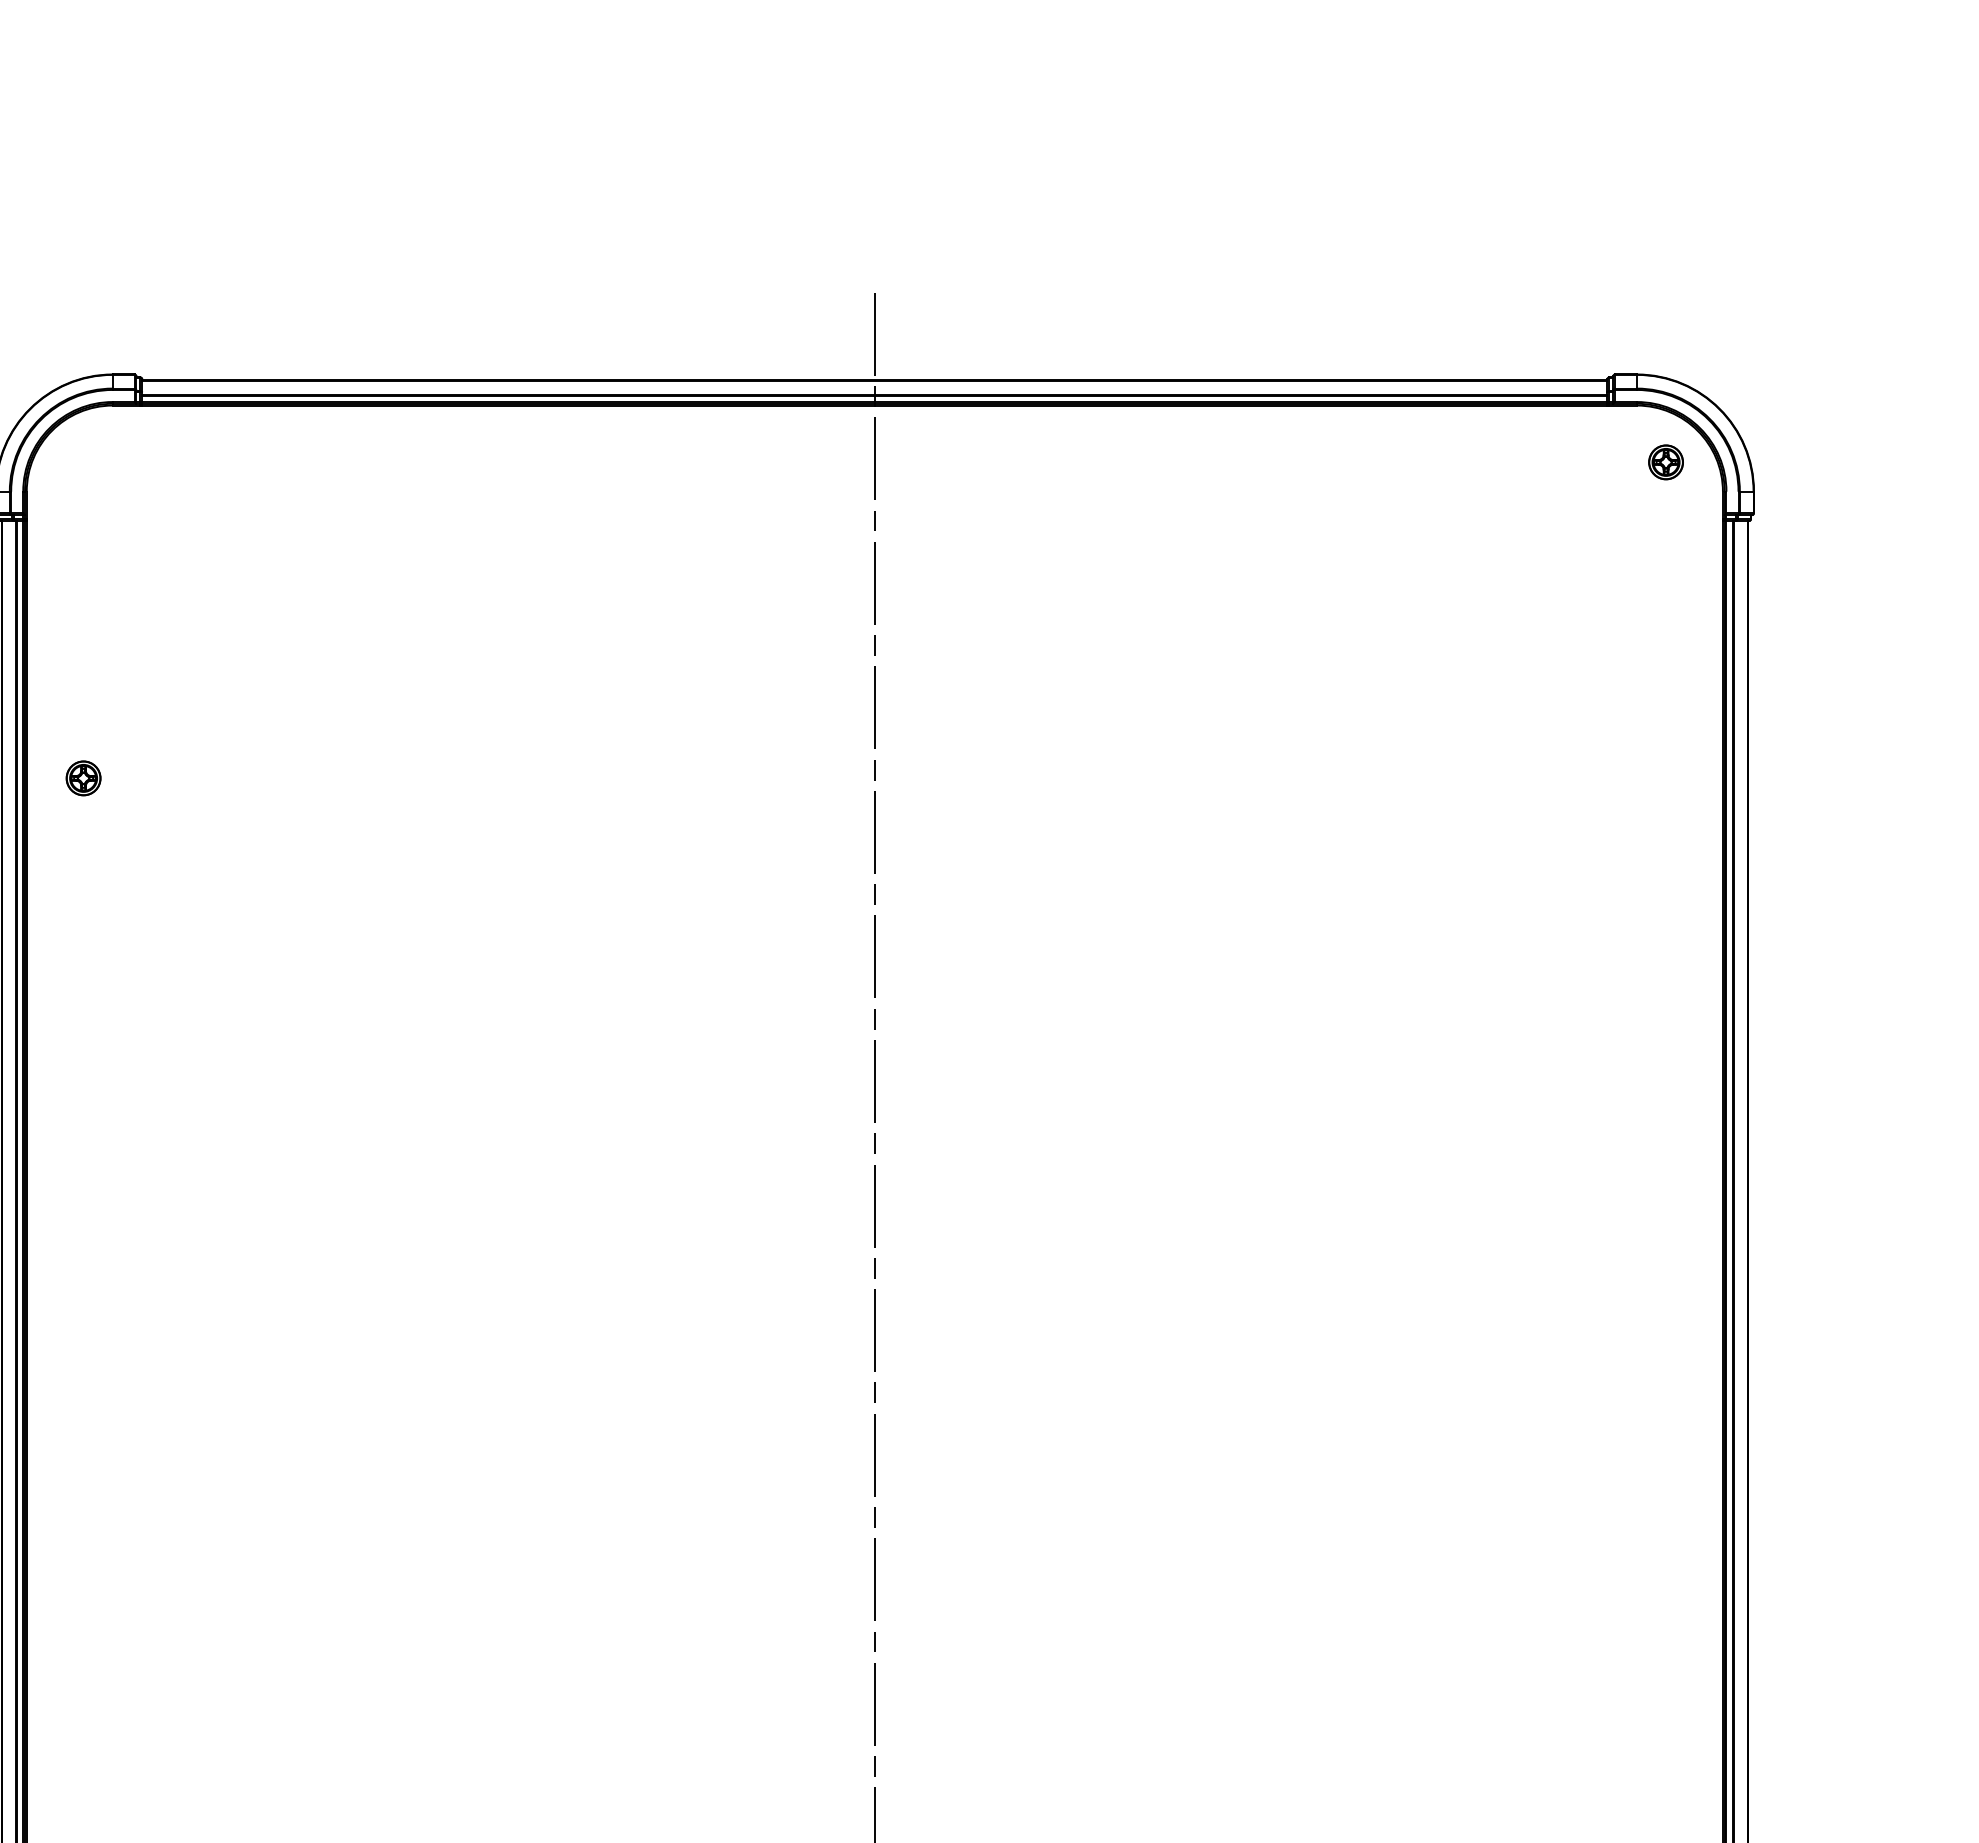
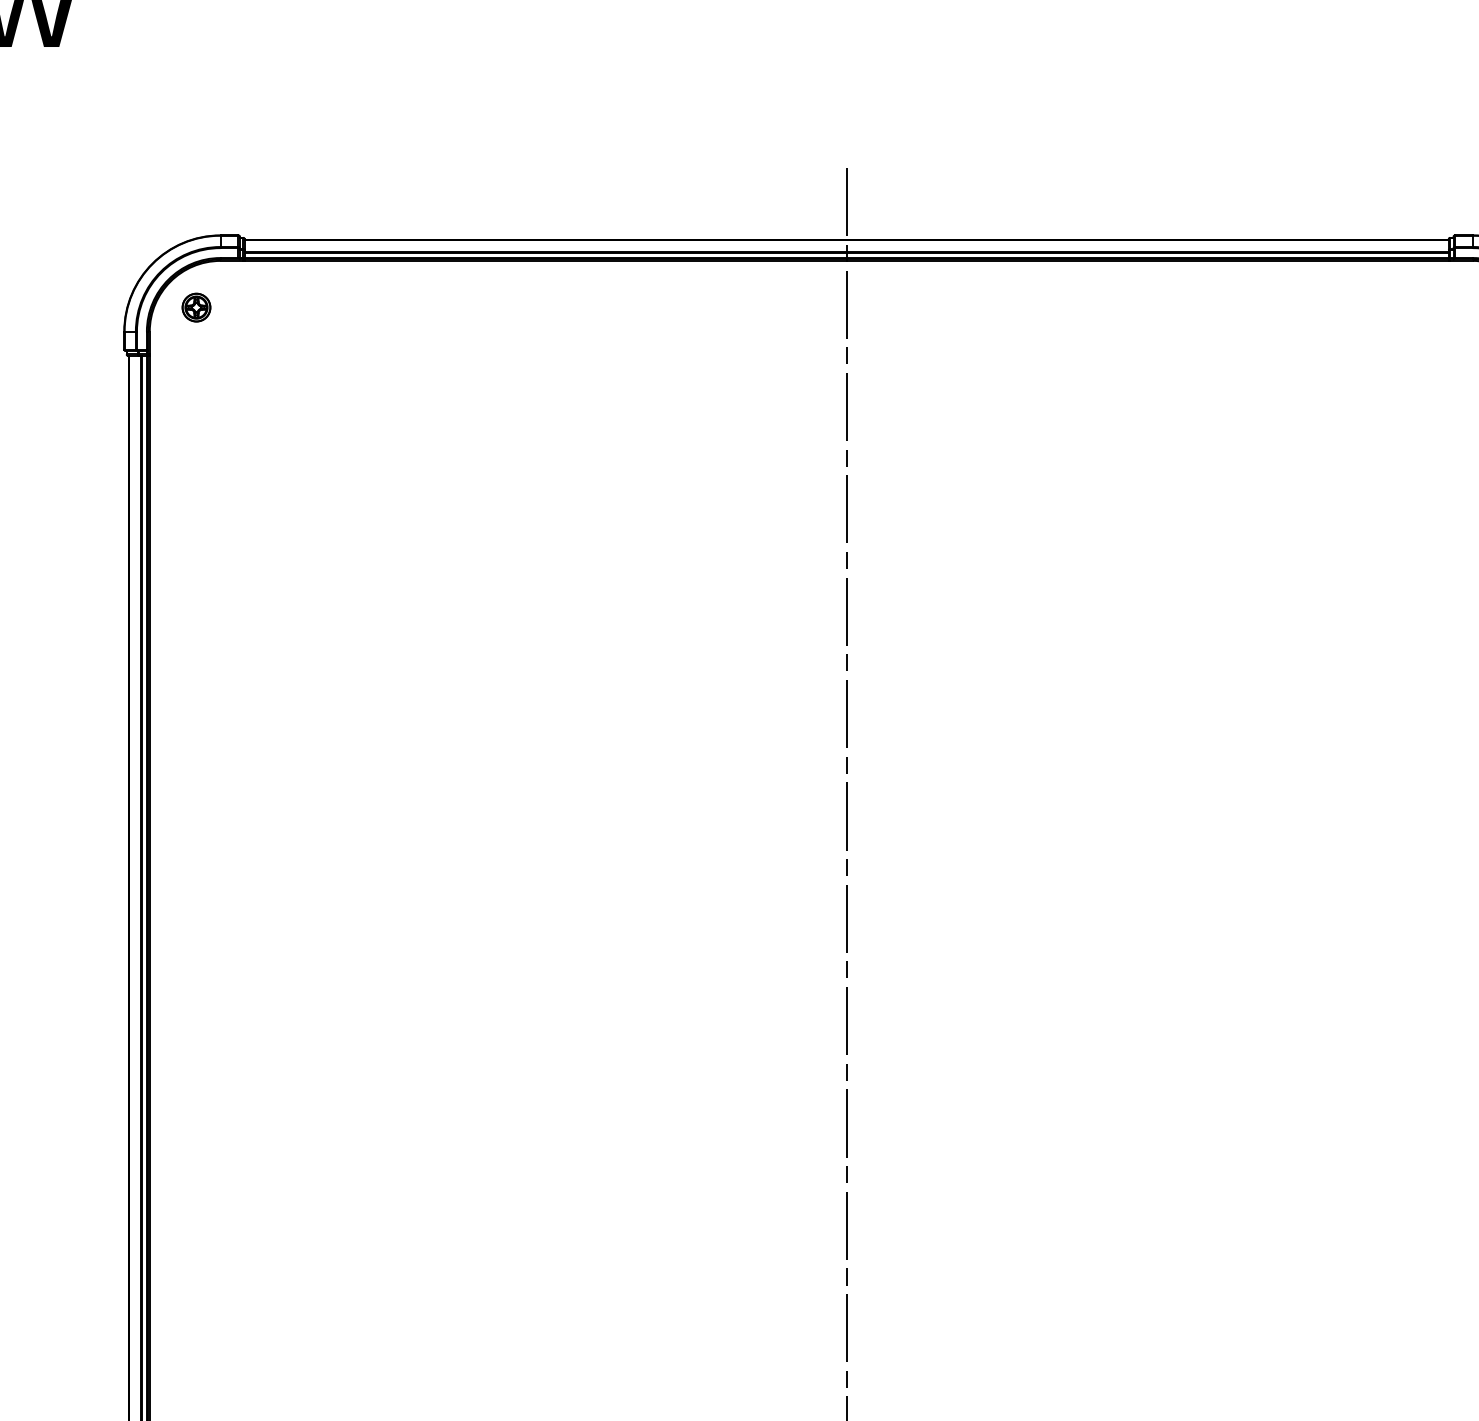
part: (83, 778) -> (196, 307), moved

